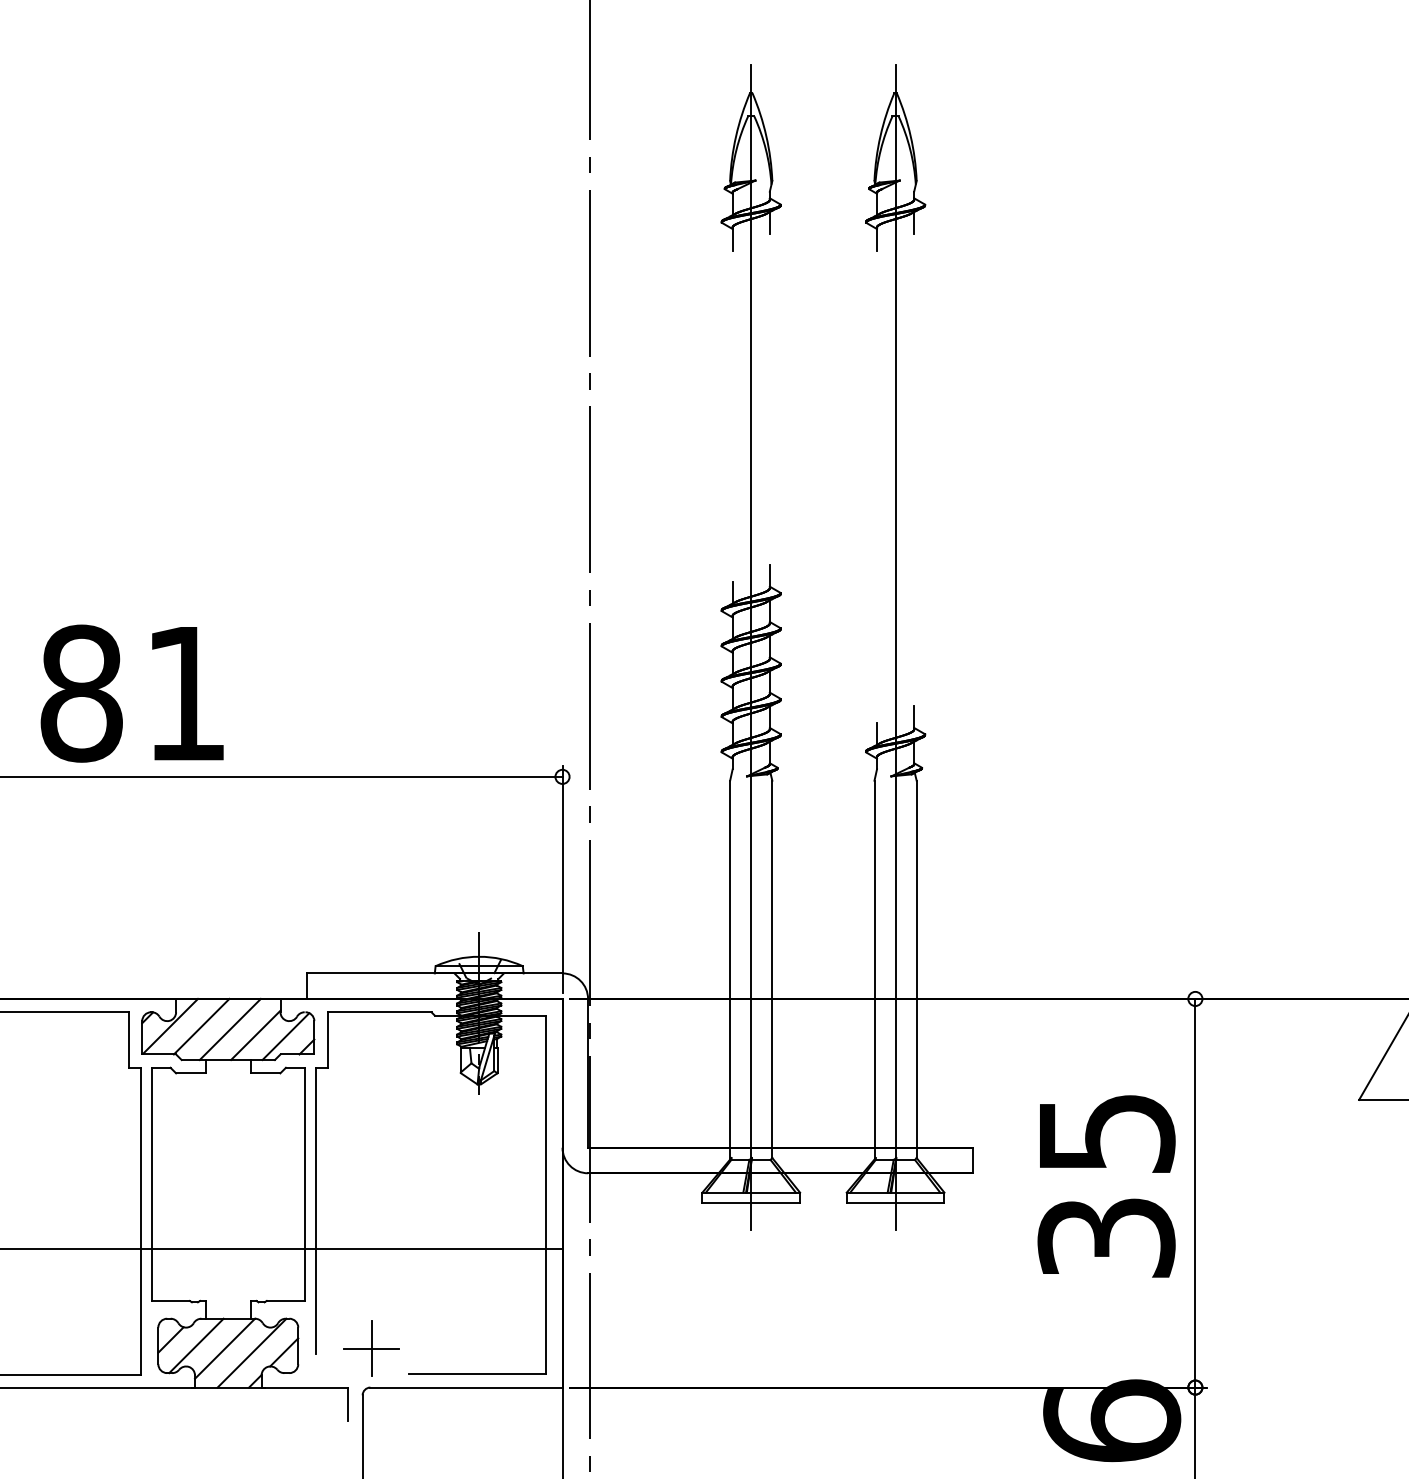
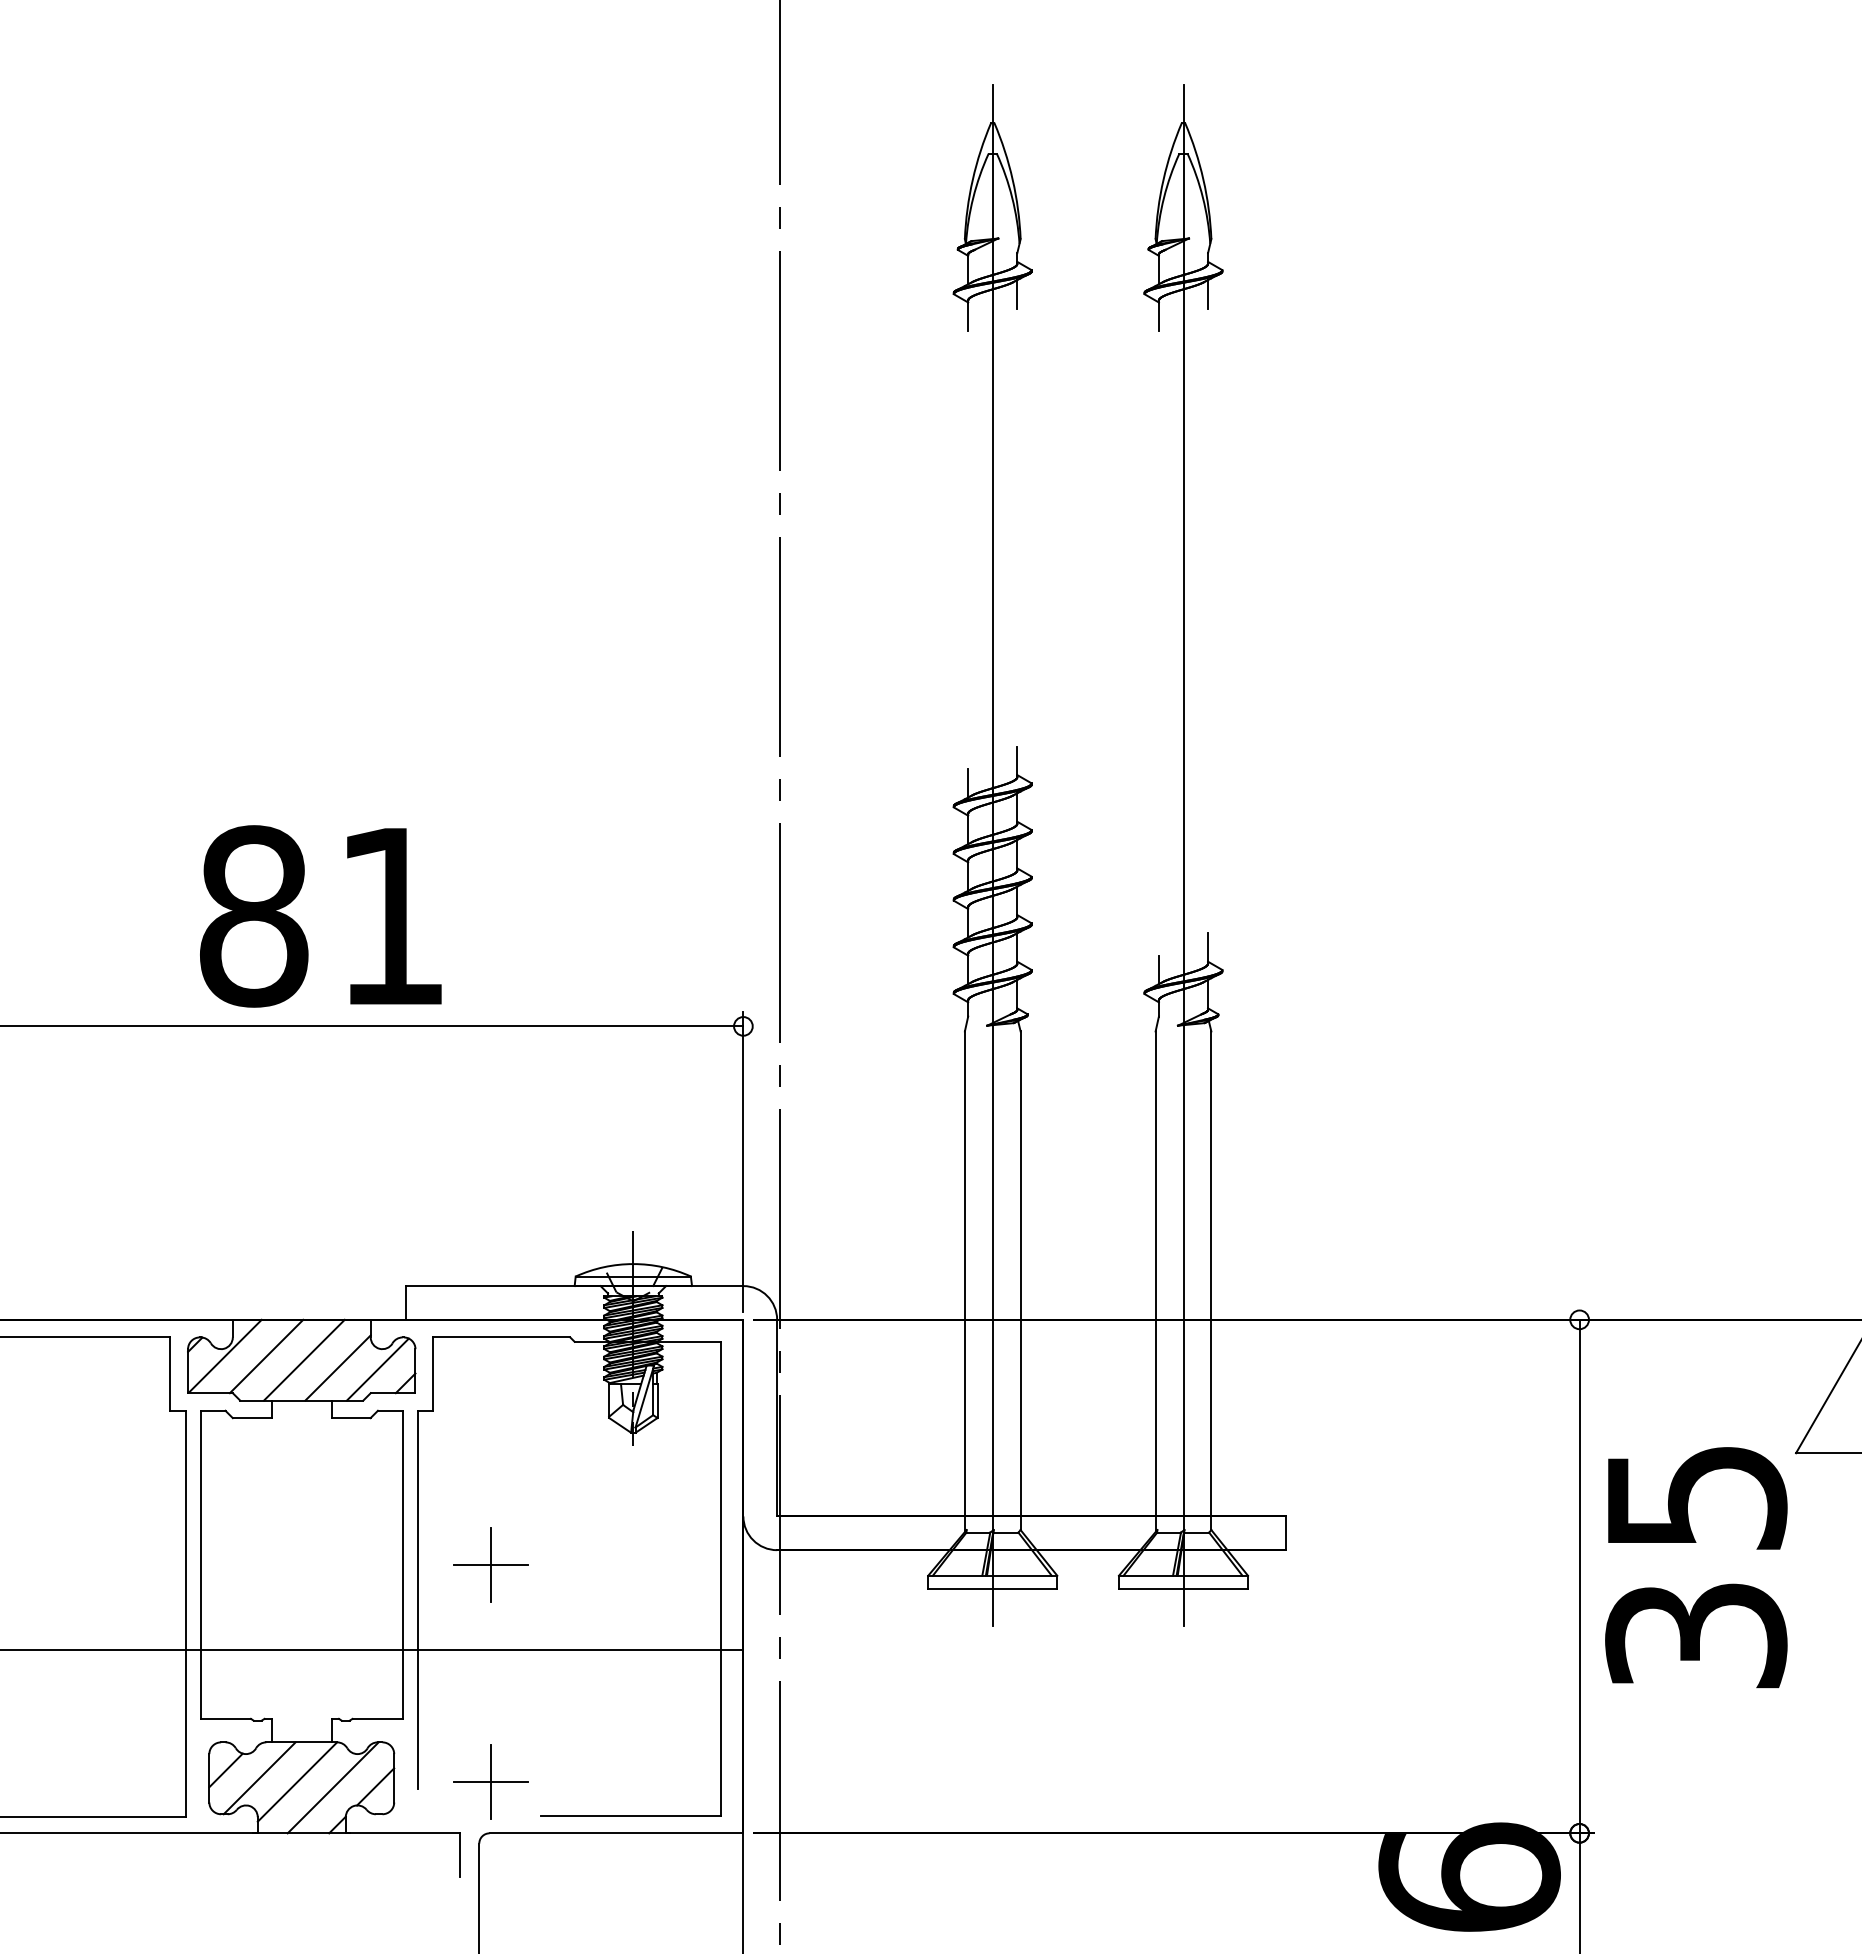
text: (131, 693) -> (320, 916), moved
part: (371, 1184) -> (490, 1564), added
text: (1106, 1186) -> (1696, 1567), moved

